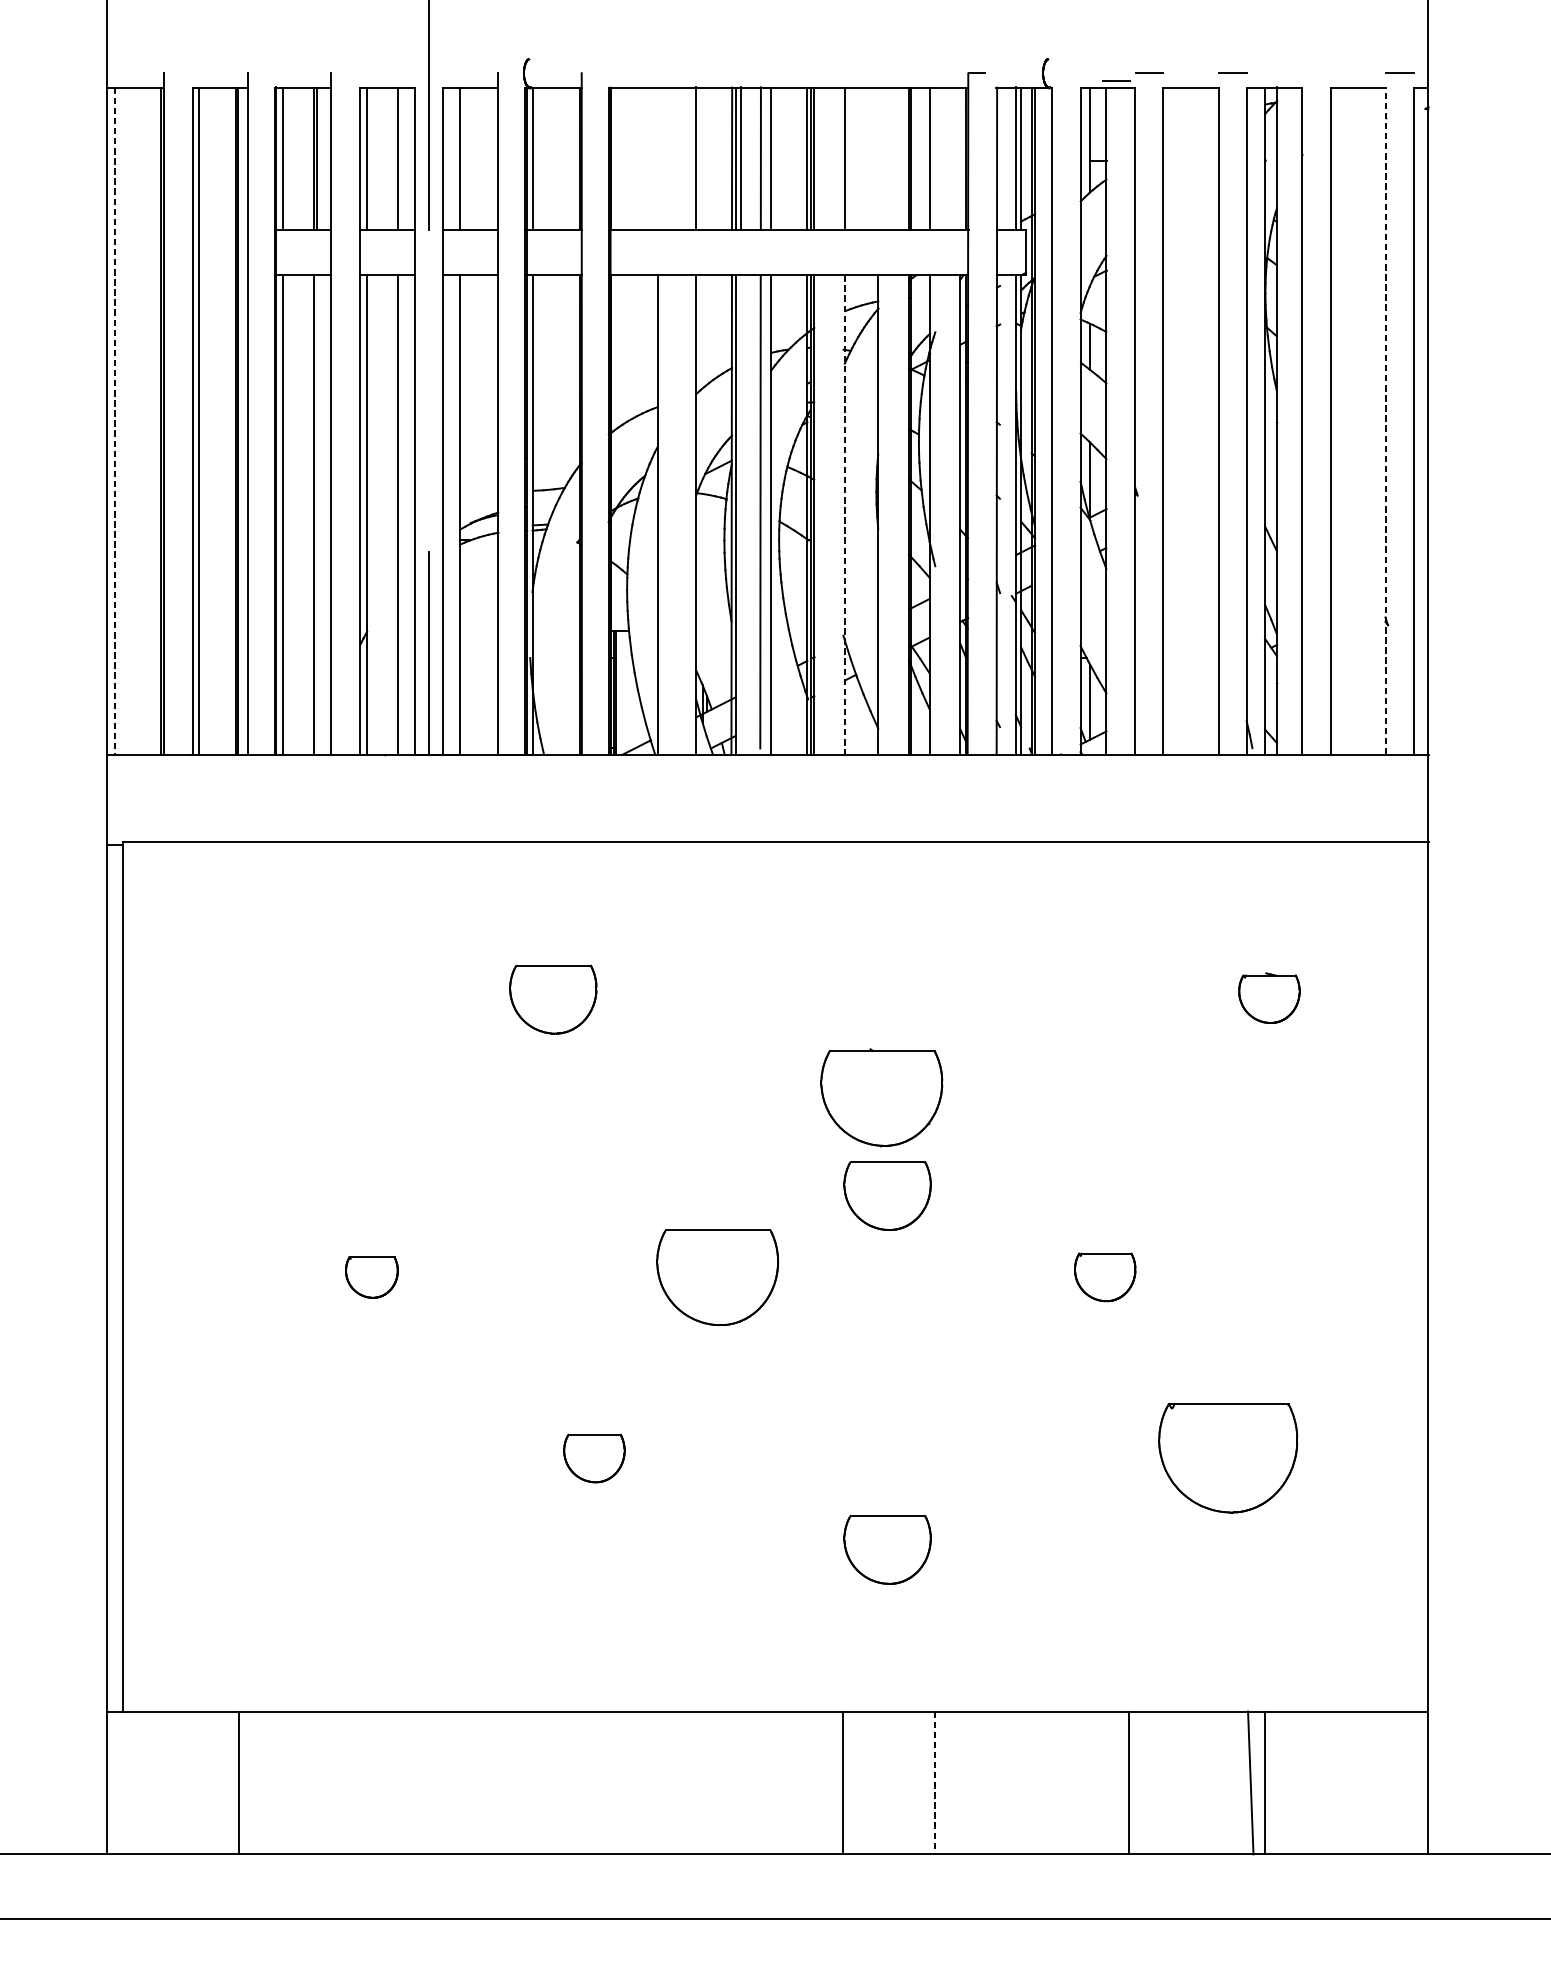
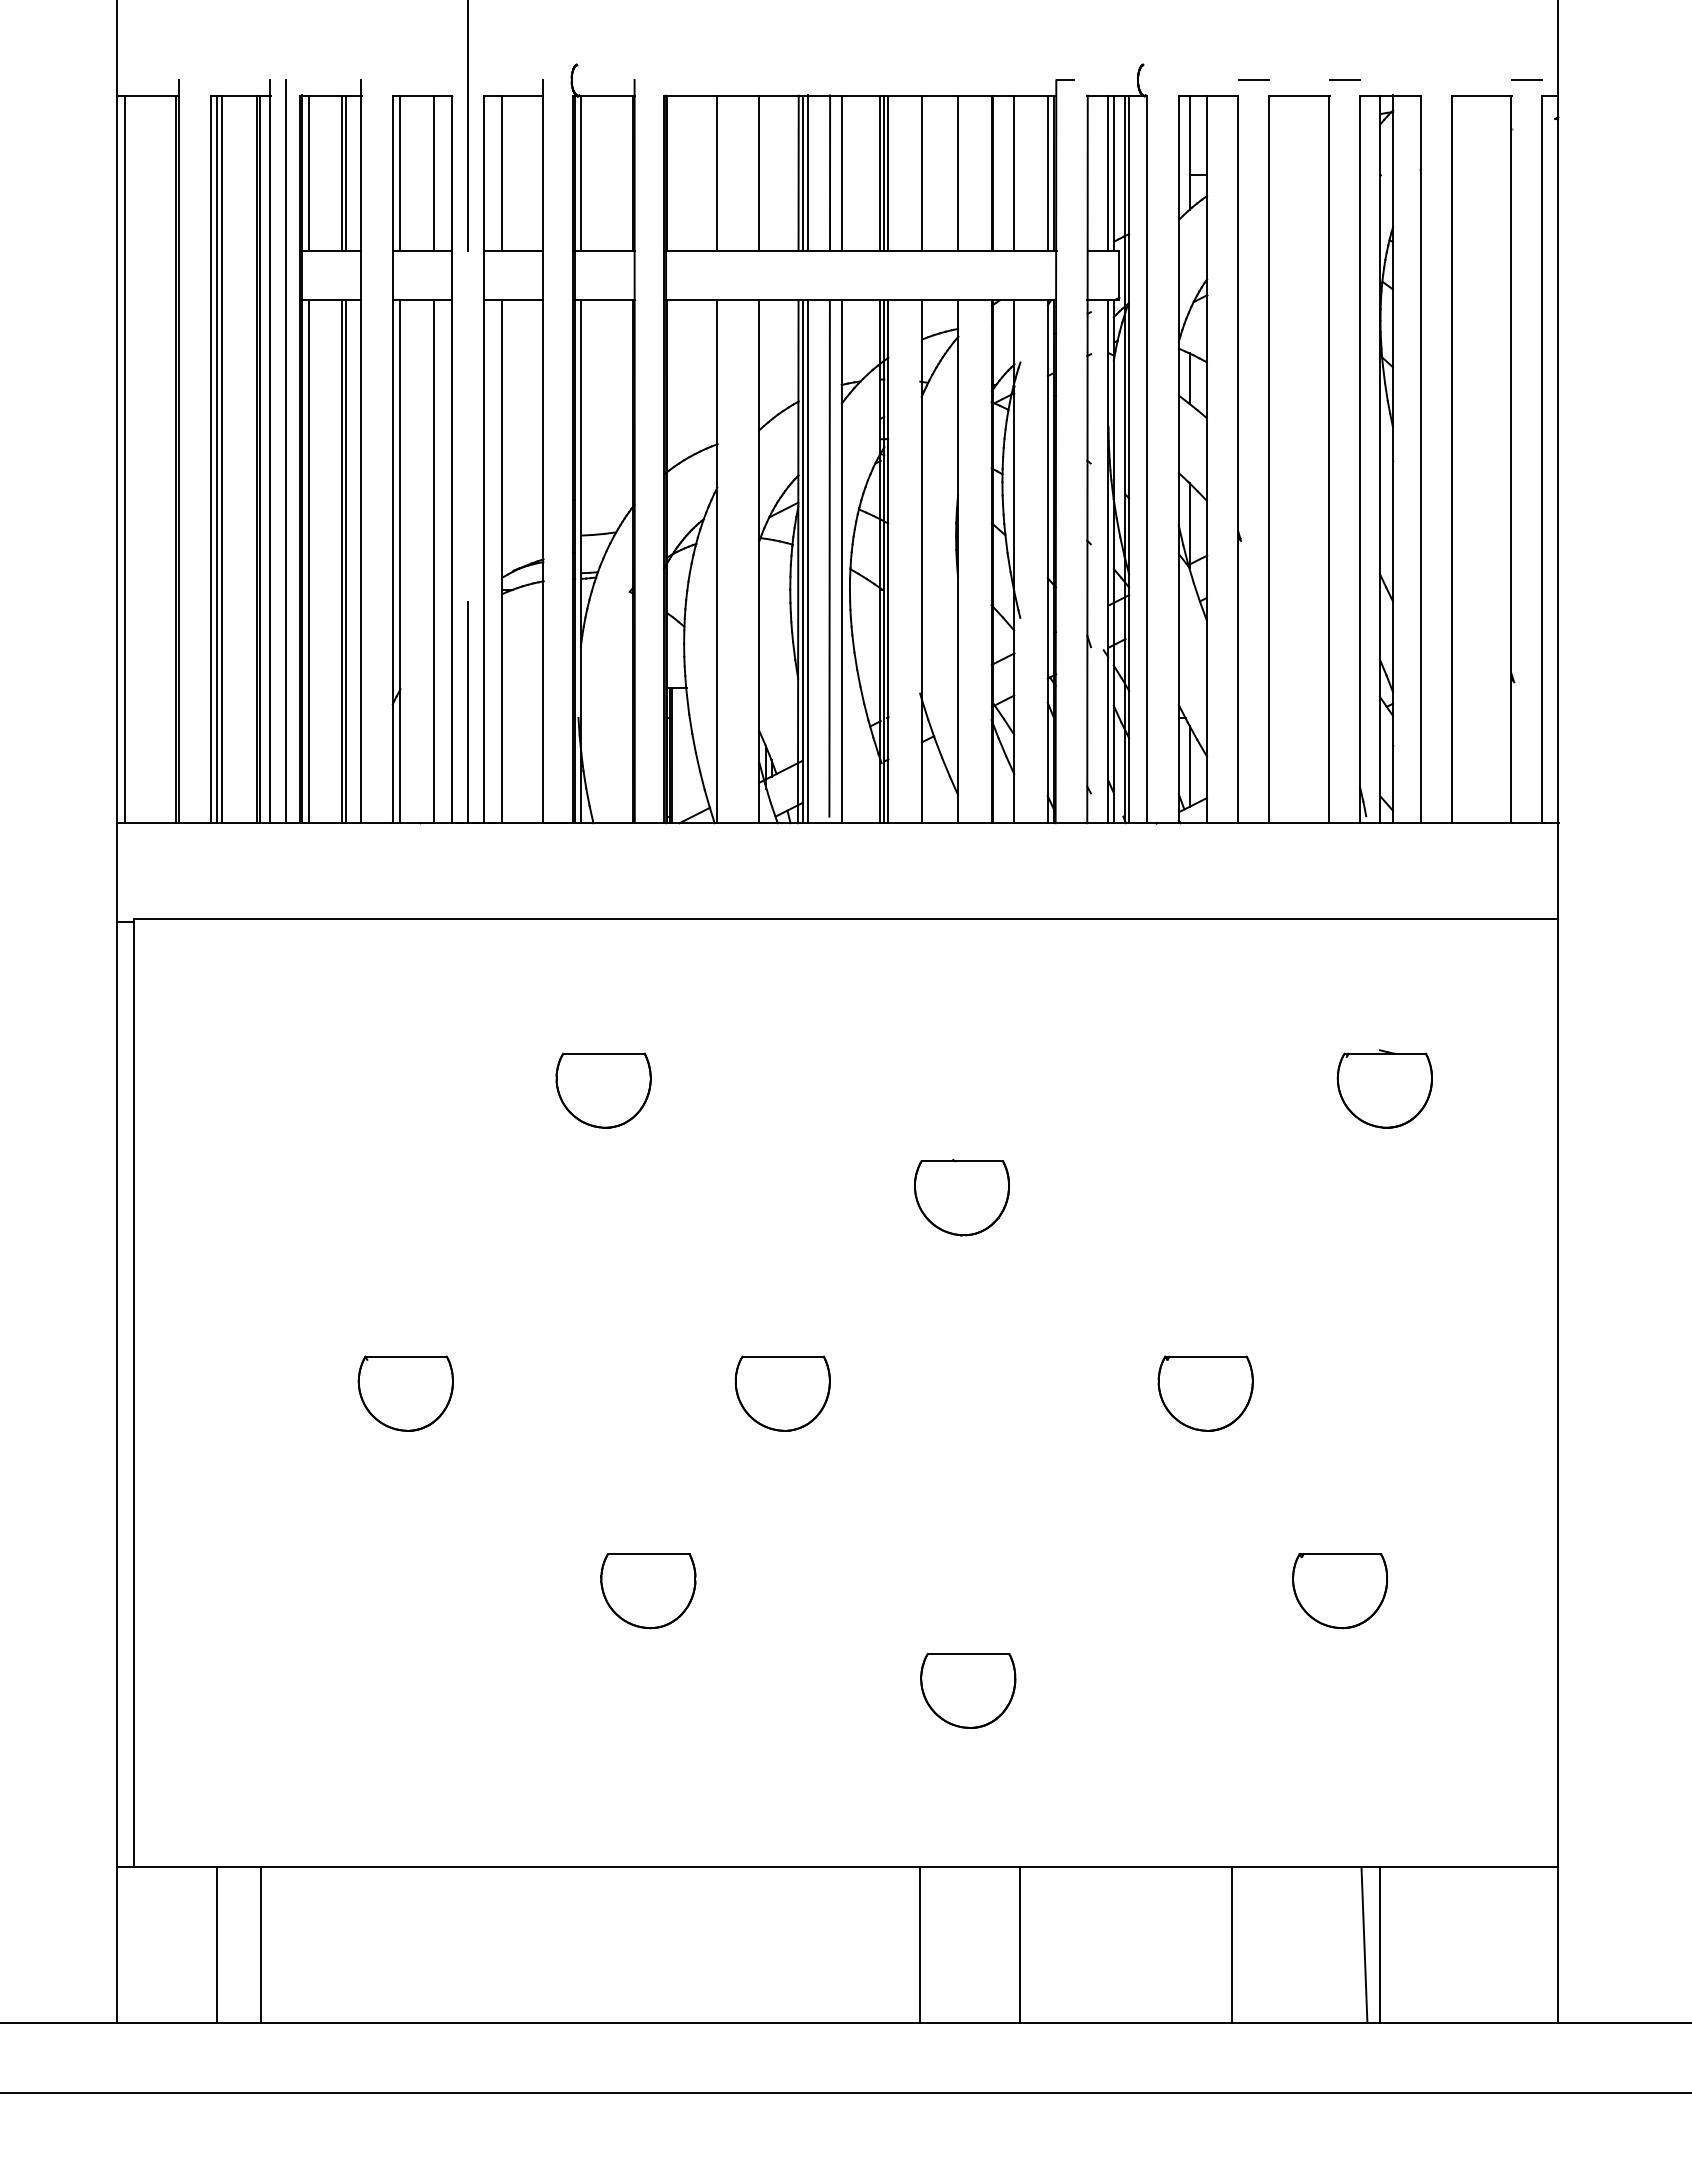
line: (1116, 81) -> (1217, 88), removed
line: (657, 158) -> (717, 173), added
line: (878, 158) -> (958, 172), added
line: (960, 158) -> (1047, 173), added
line: (262, 413) -> (286, 451), added
line: (115, 421) -> (125, 459), dashed -> solid
line: (203, 421) -> (221, 459), added
line: (1385, 421) -> (1511, 459), dashed -> solid
line: (317, 514) -> (346, 561), added
line: (741, 514) -> (808, 561), added
line: (844, 515) -> (921, 562), dashed -> solid
part: (1269, 997) -> (1384, 1088), size x1.43
part: (881, 1097) -> (961, 1197), size x0.71
part: (887, 1195) -> (968, 1304), removed
part: (371, 1277) -> (405, 1393), size x1.67
part: (717, 1277) -> (782, 1393), size x0.71
part: (1105, 1277) -> (1205, 1393), size x1.43
part: (594, 1458) -> (648, 1591), size x1.43
part: (1228, 1458) -> (1340, 1591), size x0.62
line: (199, 1782) -> (217, 1944), added
line: (935, 1783) -> (1020, 1945), dashed -> solid

